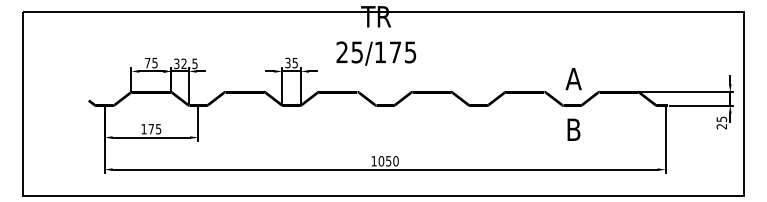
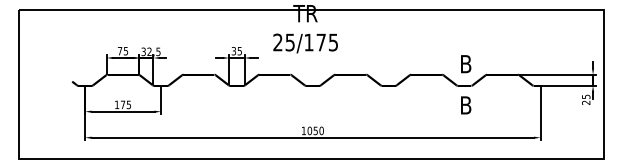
text: (573, 78) -> (465, 63), A -> B

